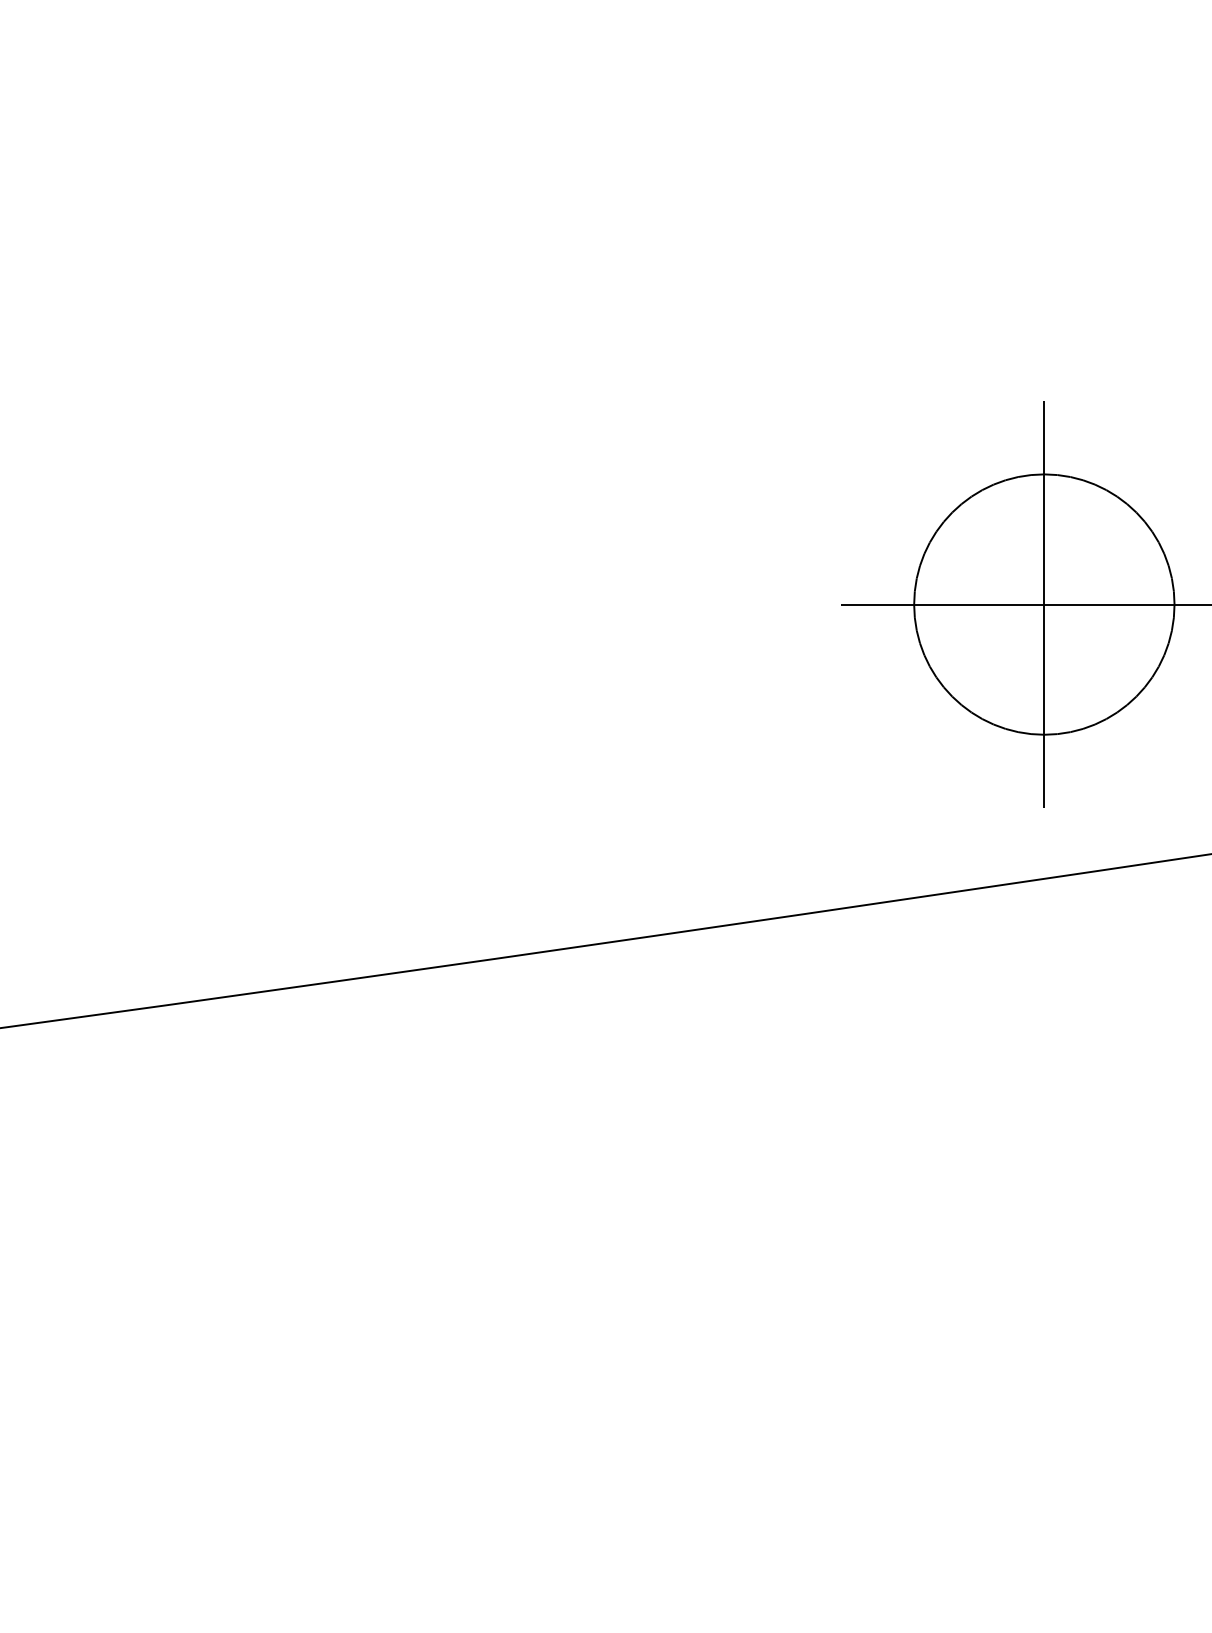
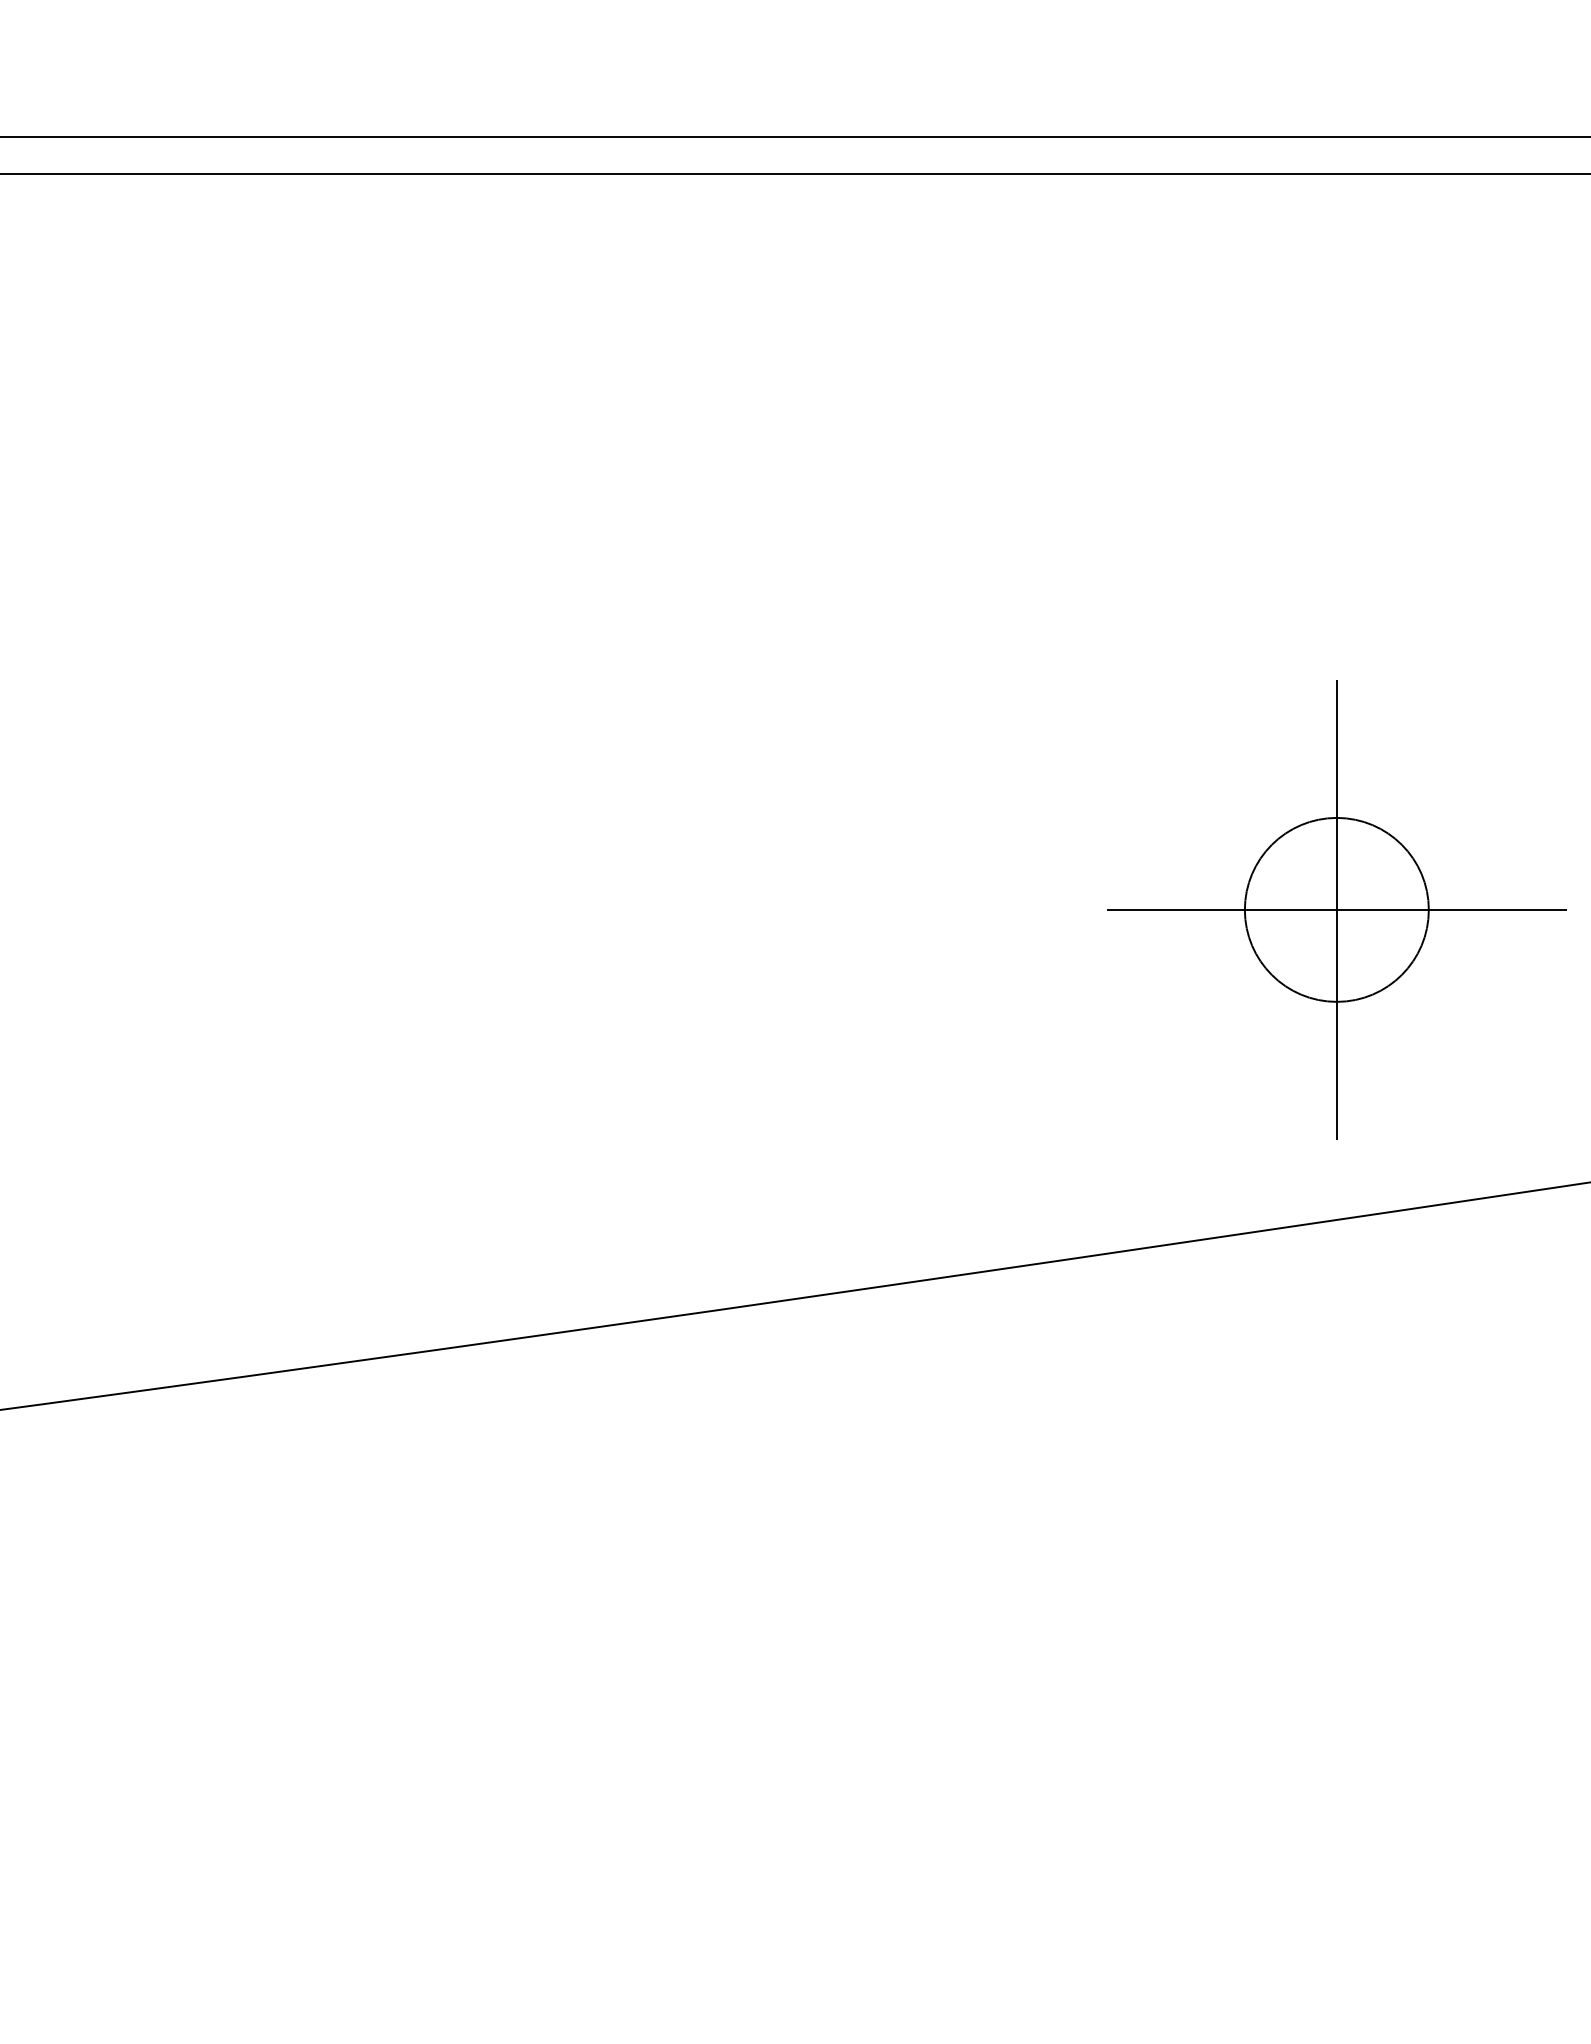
circle: (1044, 604) -> (1336, 909), size x0.62

